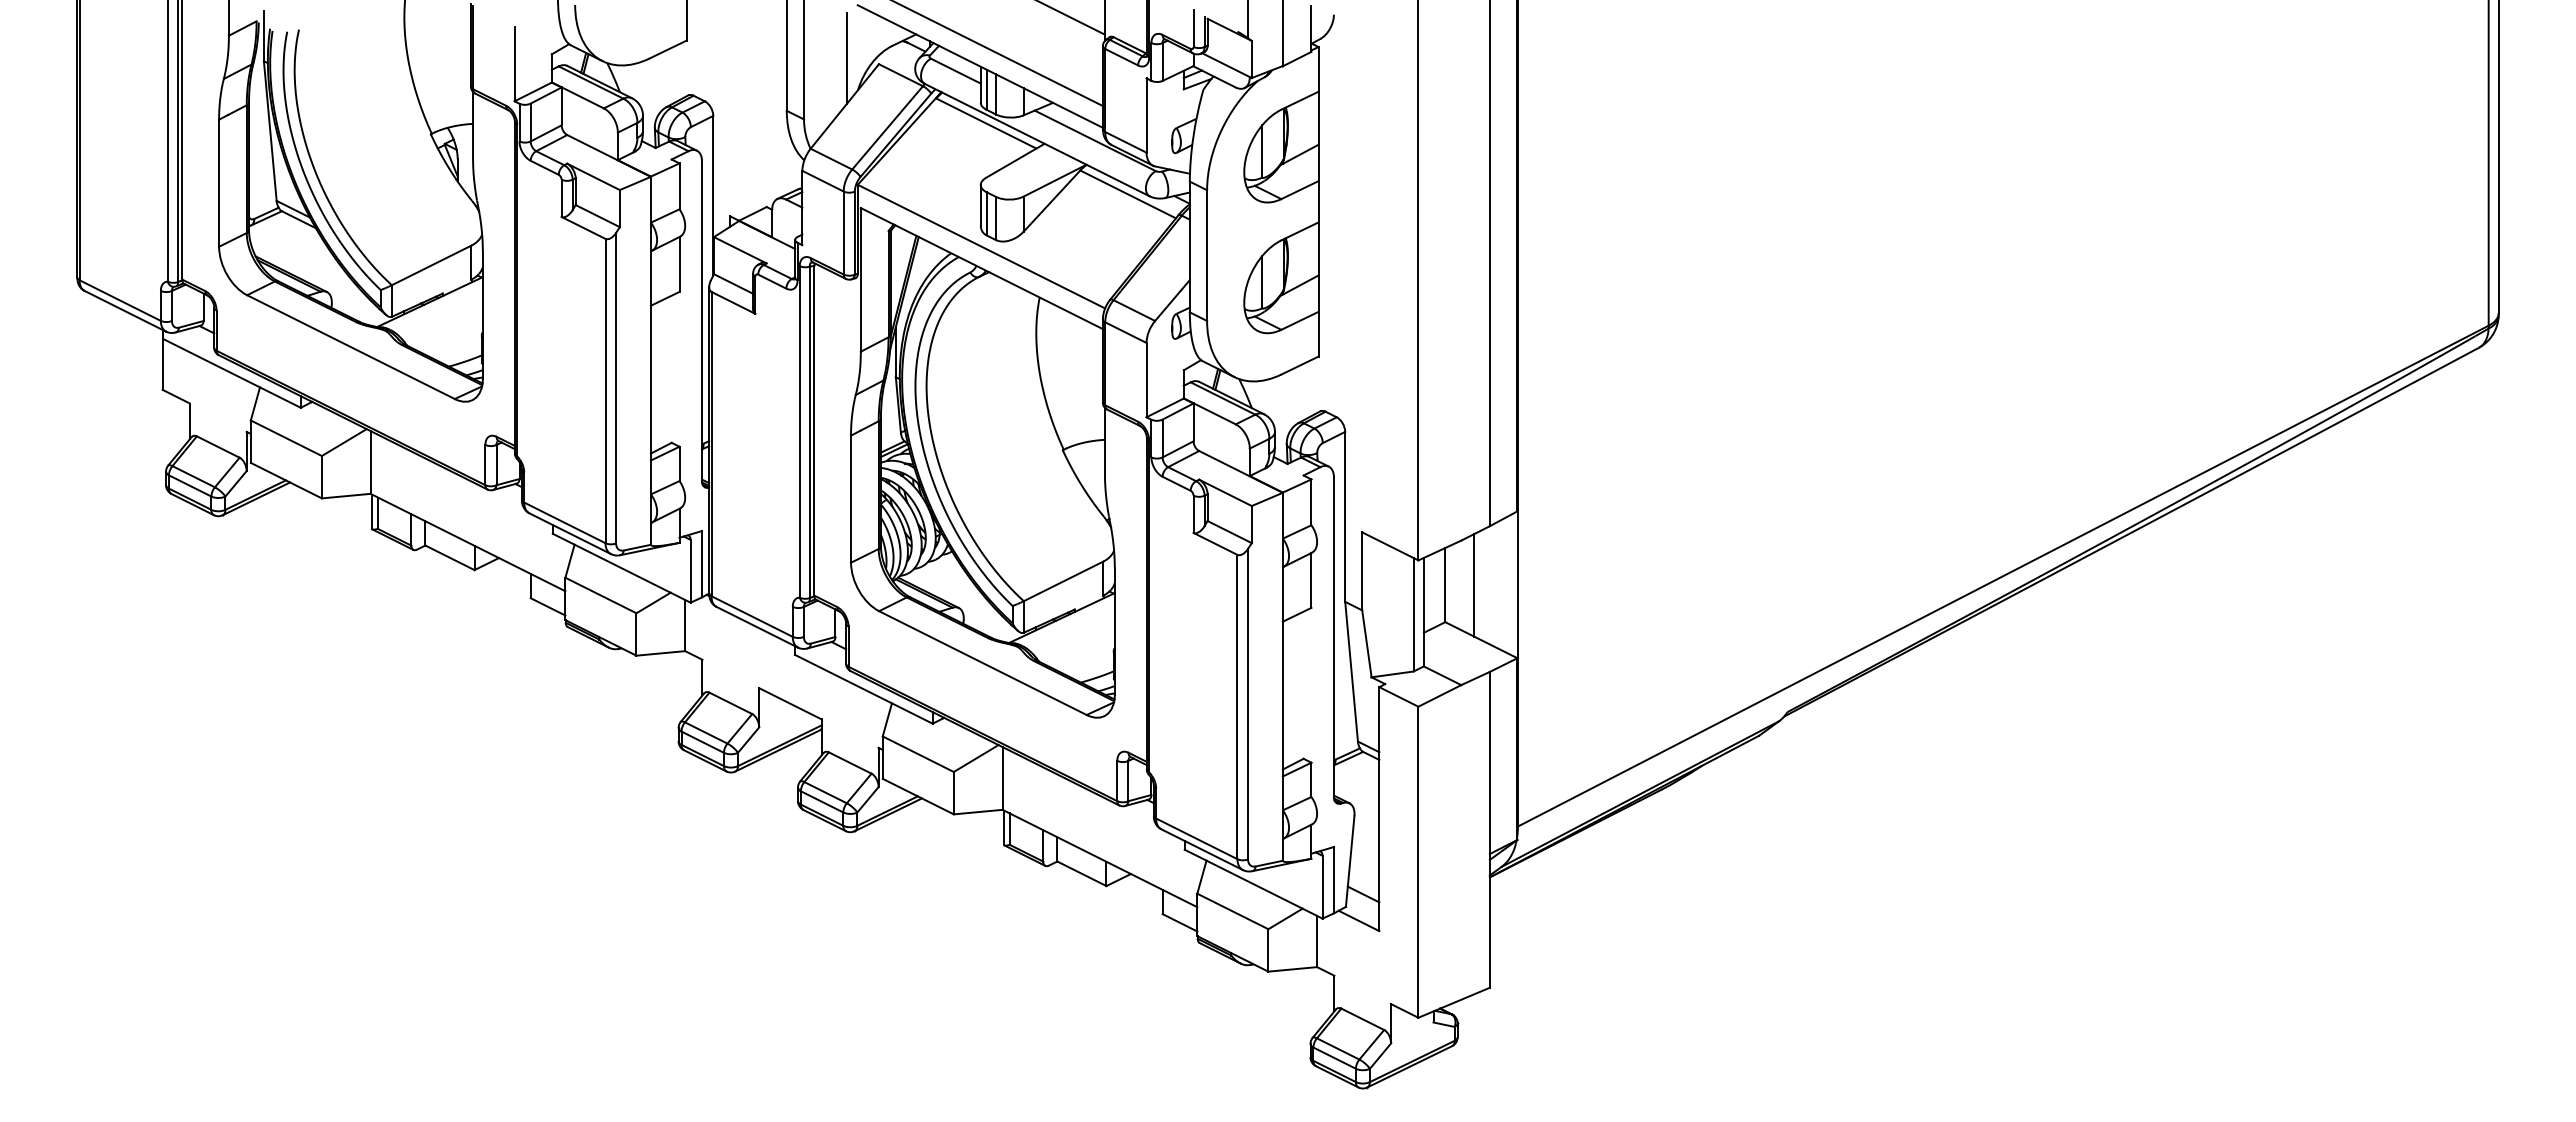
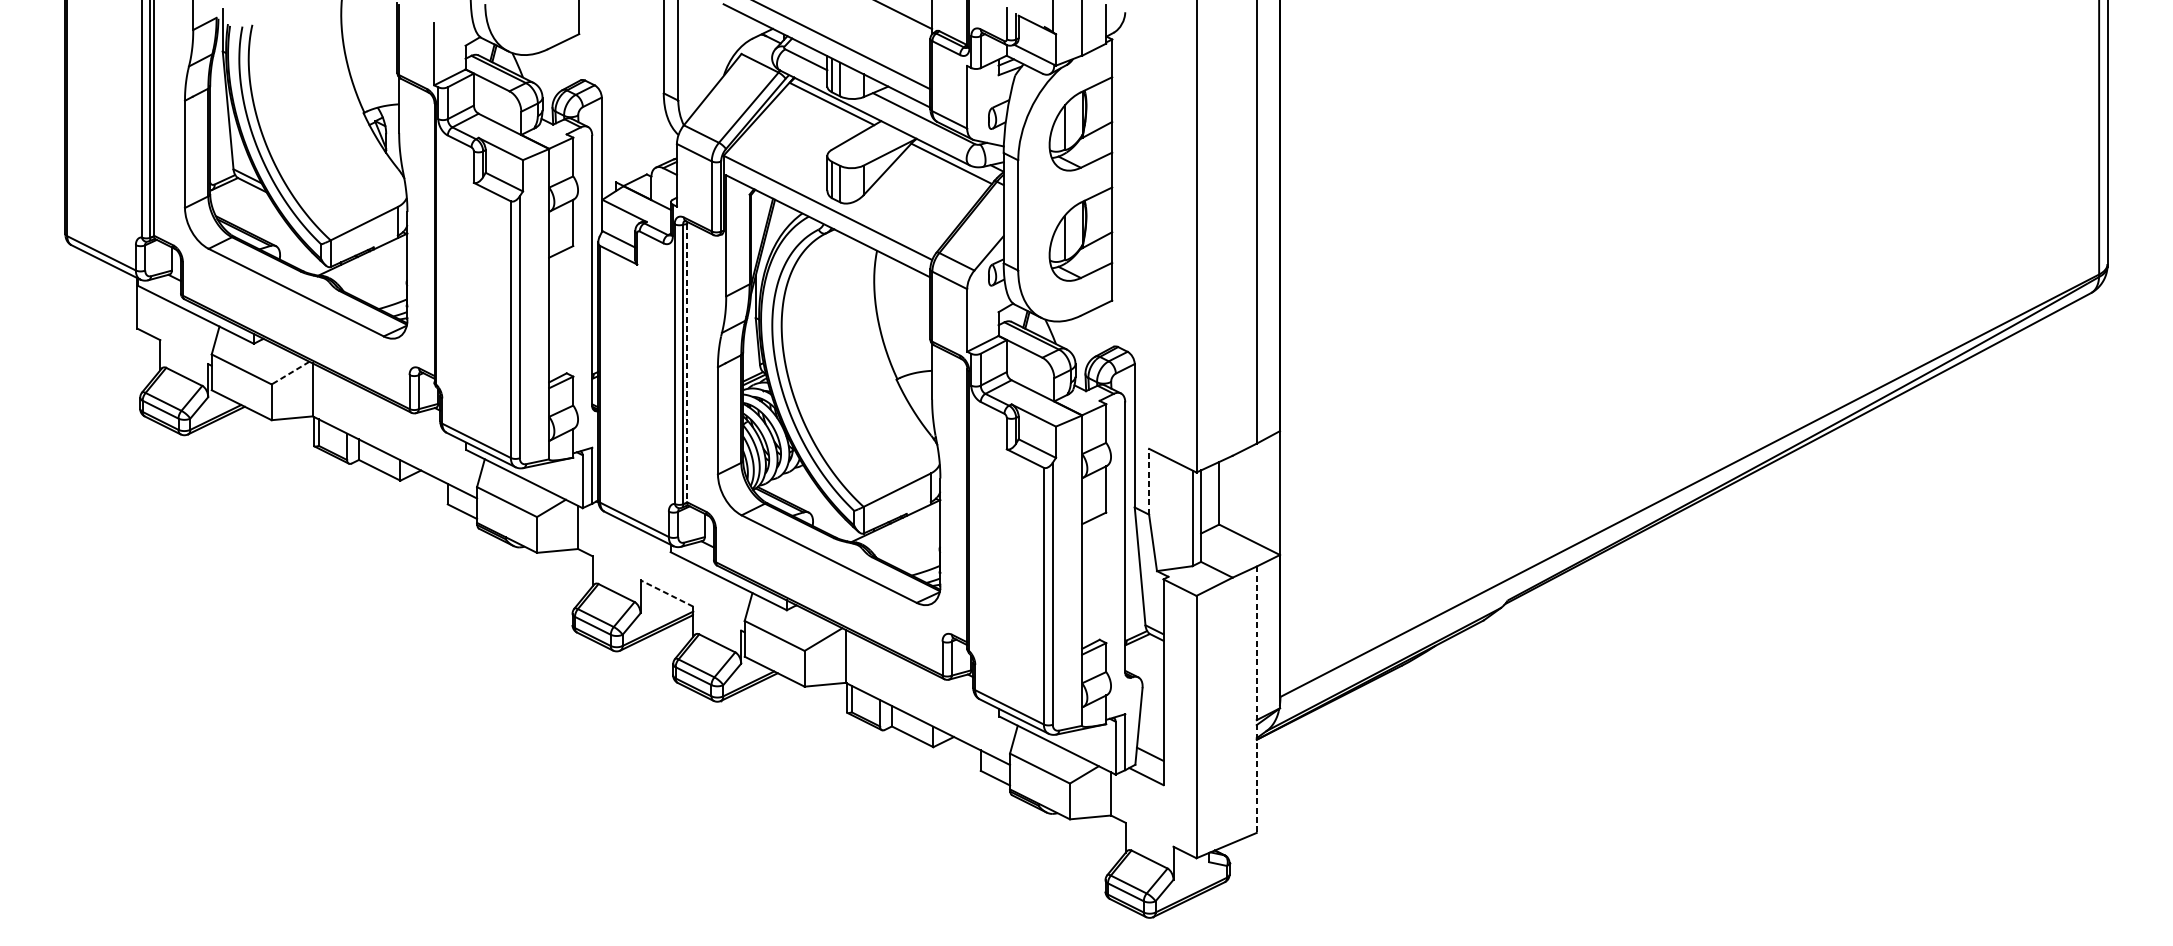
line: (846, 58) -> (714, 49), removed
line: (814, 430) -> (687, 362), solid -> dashed
line: (343, 442) -> (289, 373), solid -> dashed
line: (1362, 570) -> (1149, 481), solid -> dashed
line: (1474, 585) -> (1243, 493), removed
line: (790, 703) -> (666, 593), solid -> dashed
line: (1489, 829) -> (1256, 699), solid -> dashed

